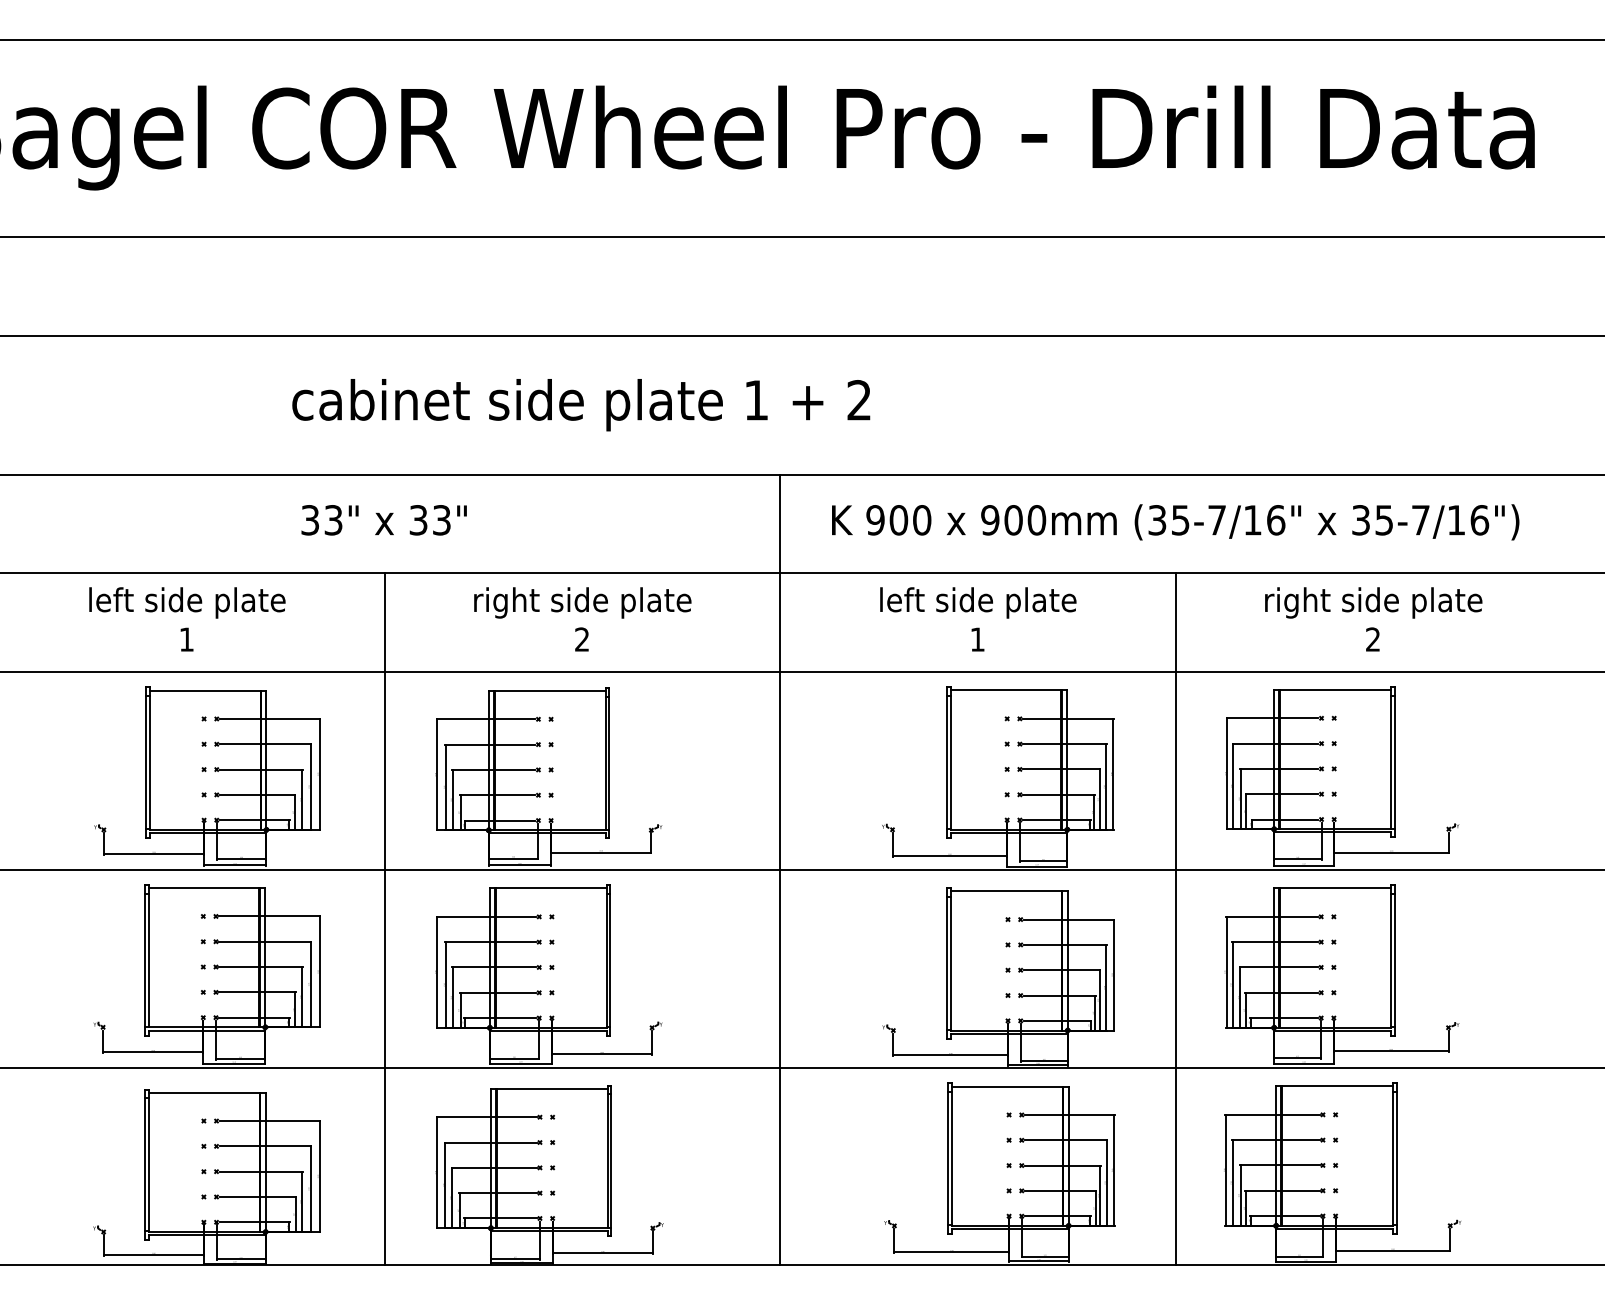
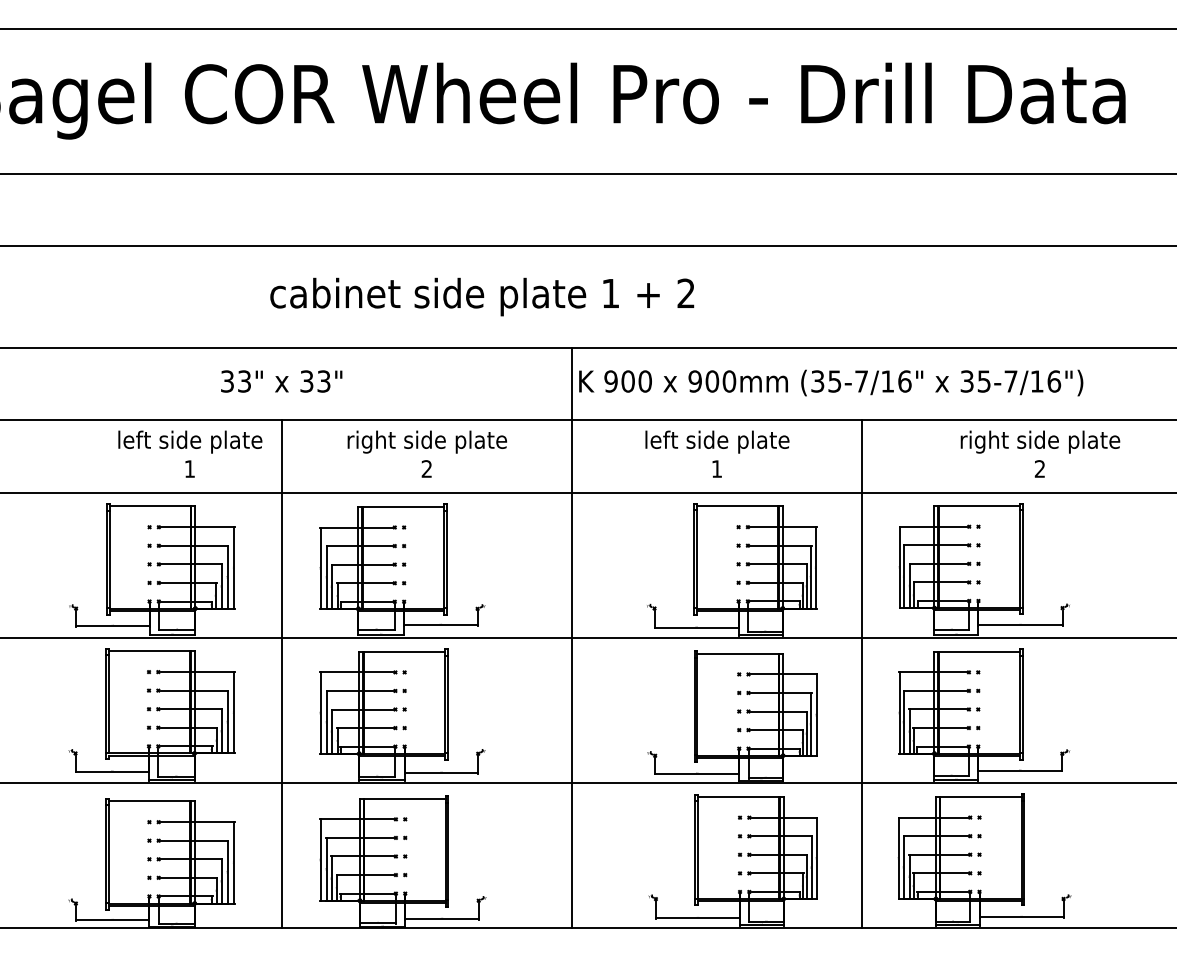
text: (581, 404) -> (482, 296), moved
text: (1176, 521) -> (831, 382), moved
text: (187, 618) -> (190, 453), moved
text: (1373, 618) -> (1040, 453), moved

